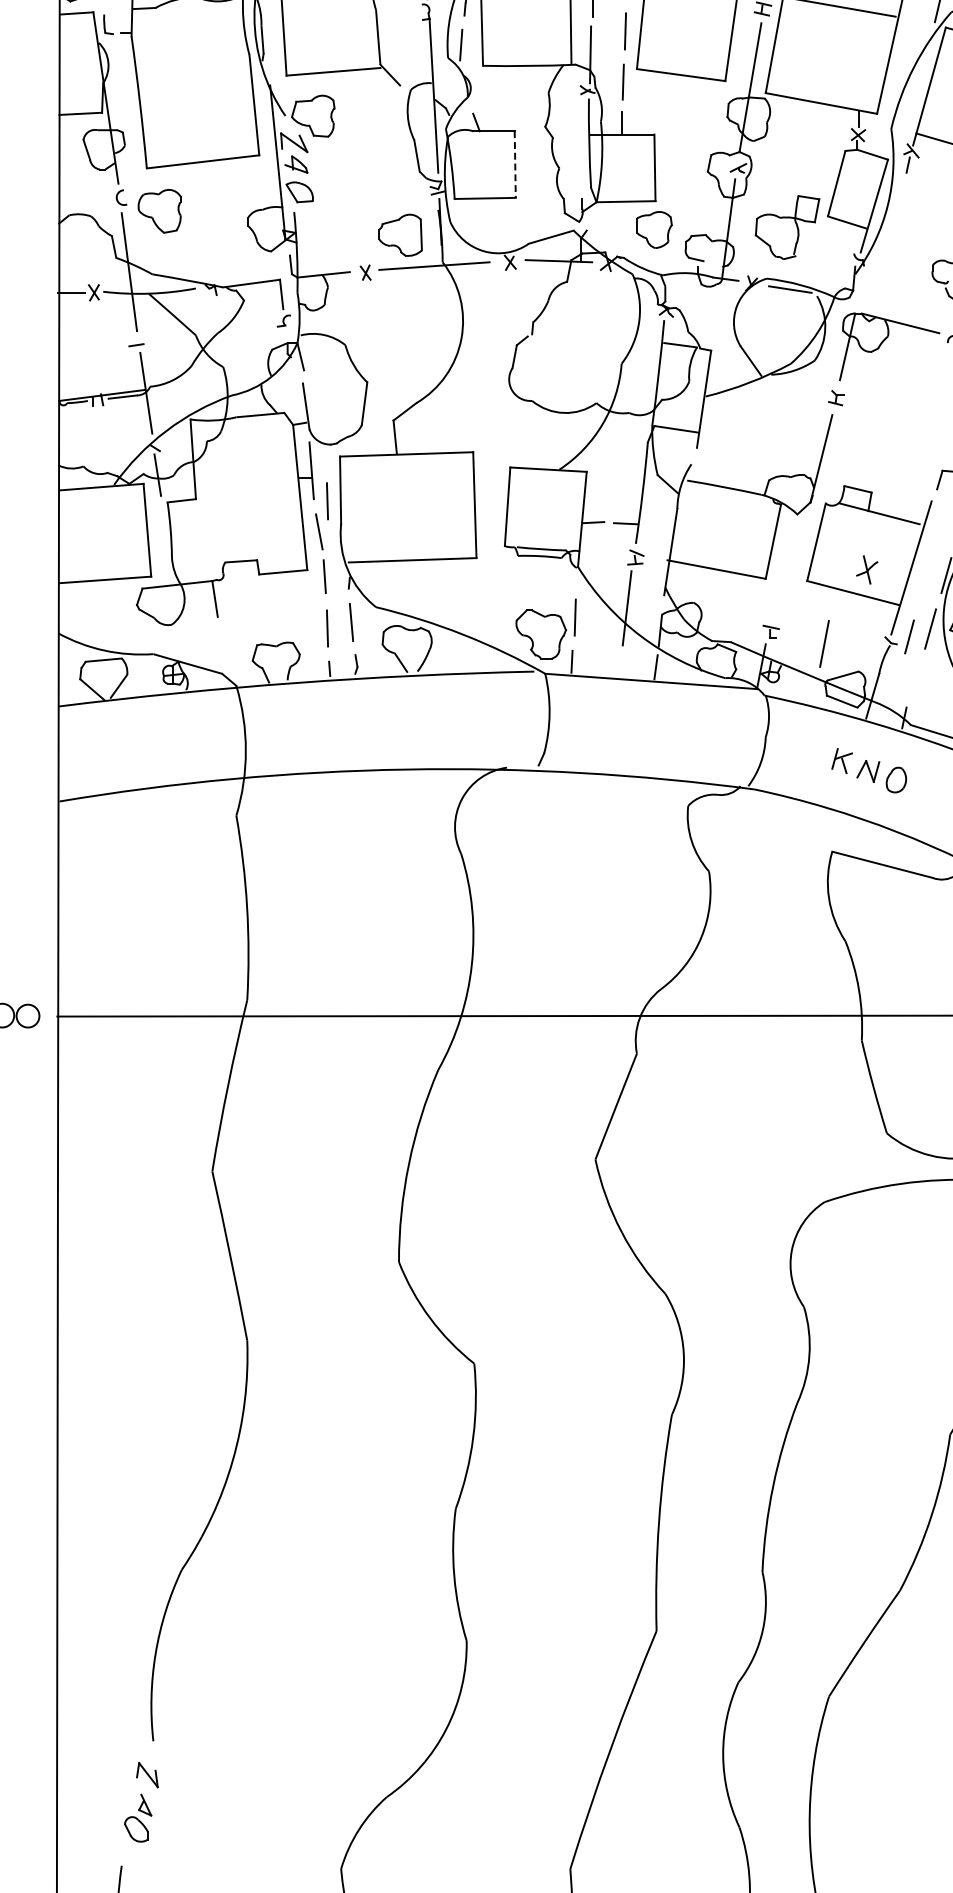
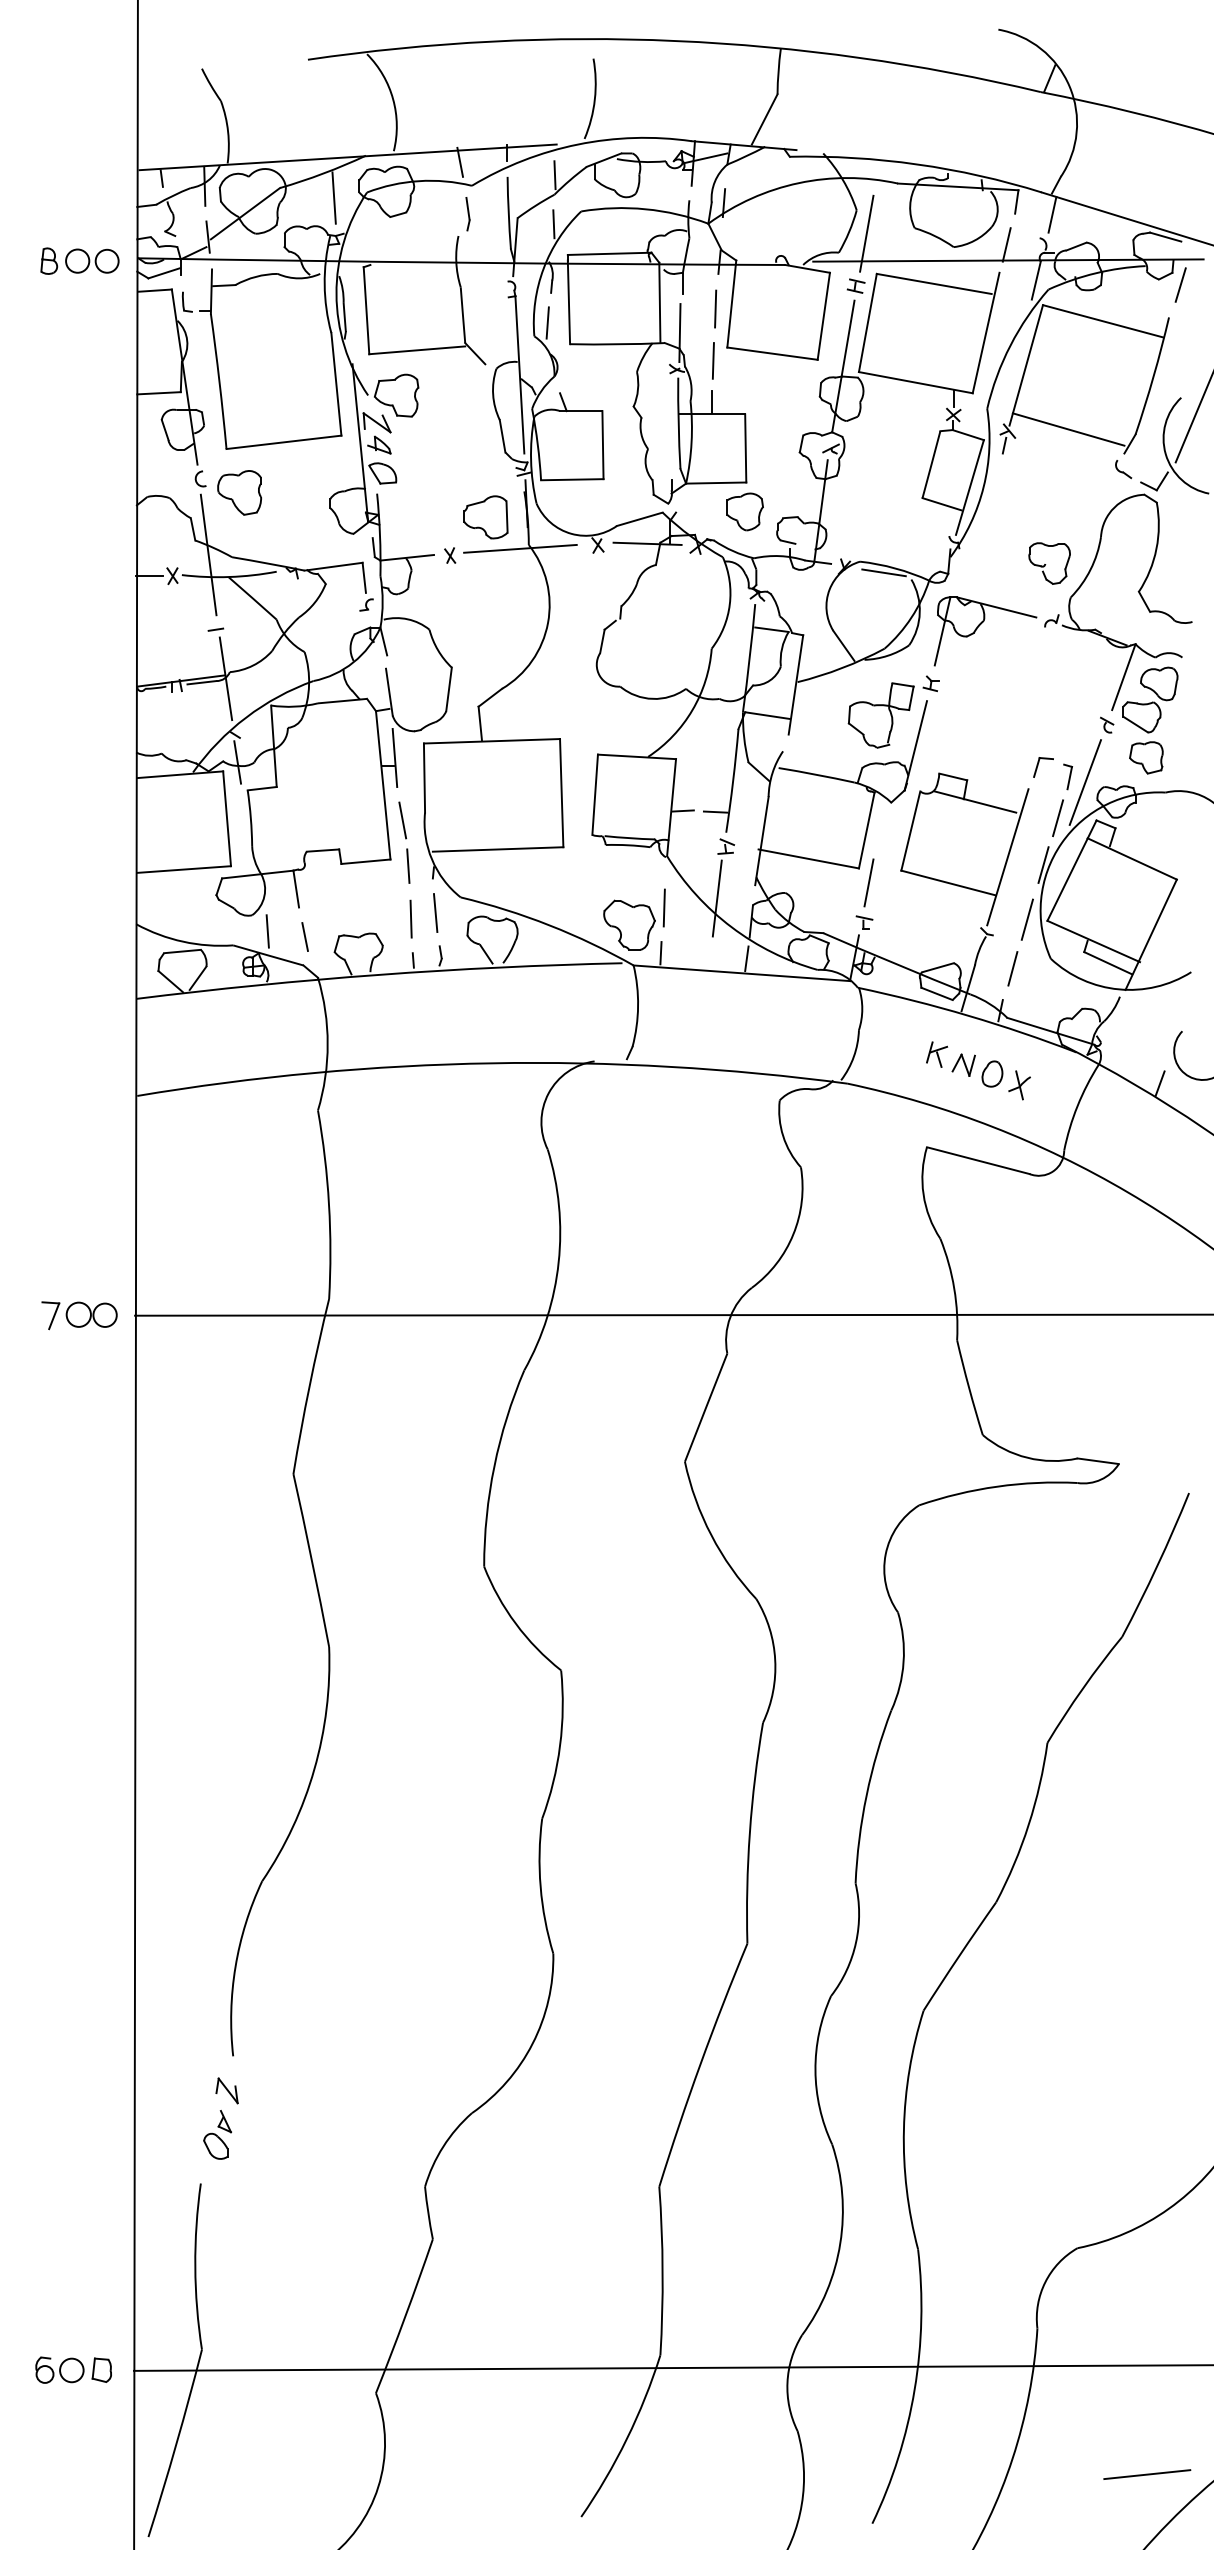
line: (514, 164) -> (602, 445), dashed -> solid
part: (786, 227) -> (880, 715), moved
line: (326, 500) -> (410, 788), removed
part: (867, 570) -> (1019, 1085), moved
line: (909, 636) -> (1012, 968), moved
line: (186, 640) -> (267, 931), added
line: (824, 643) -> (868, 882), moved
line: (223, 645) -> (304, 936), added

